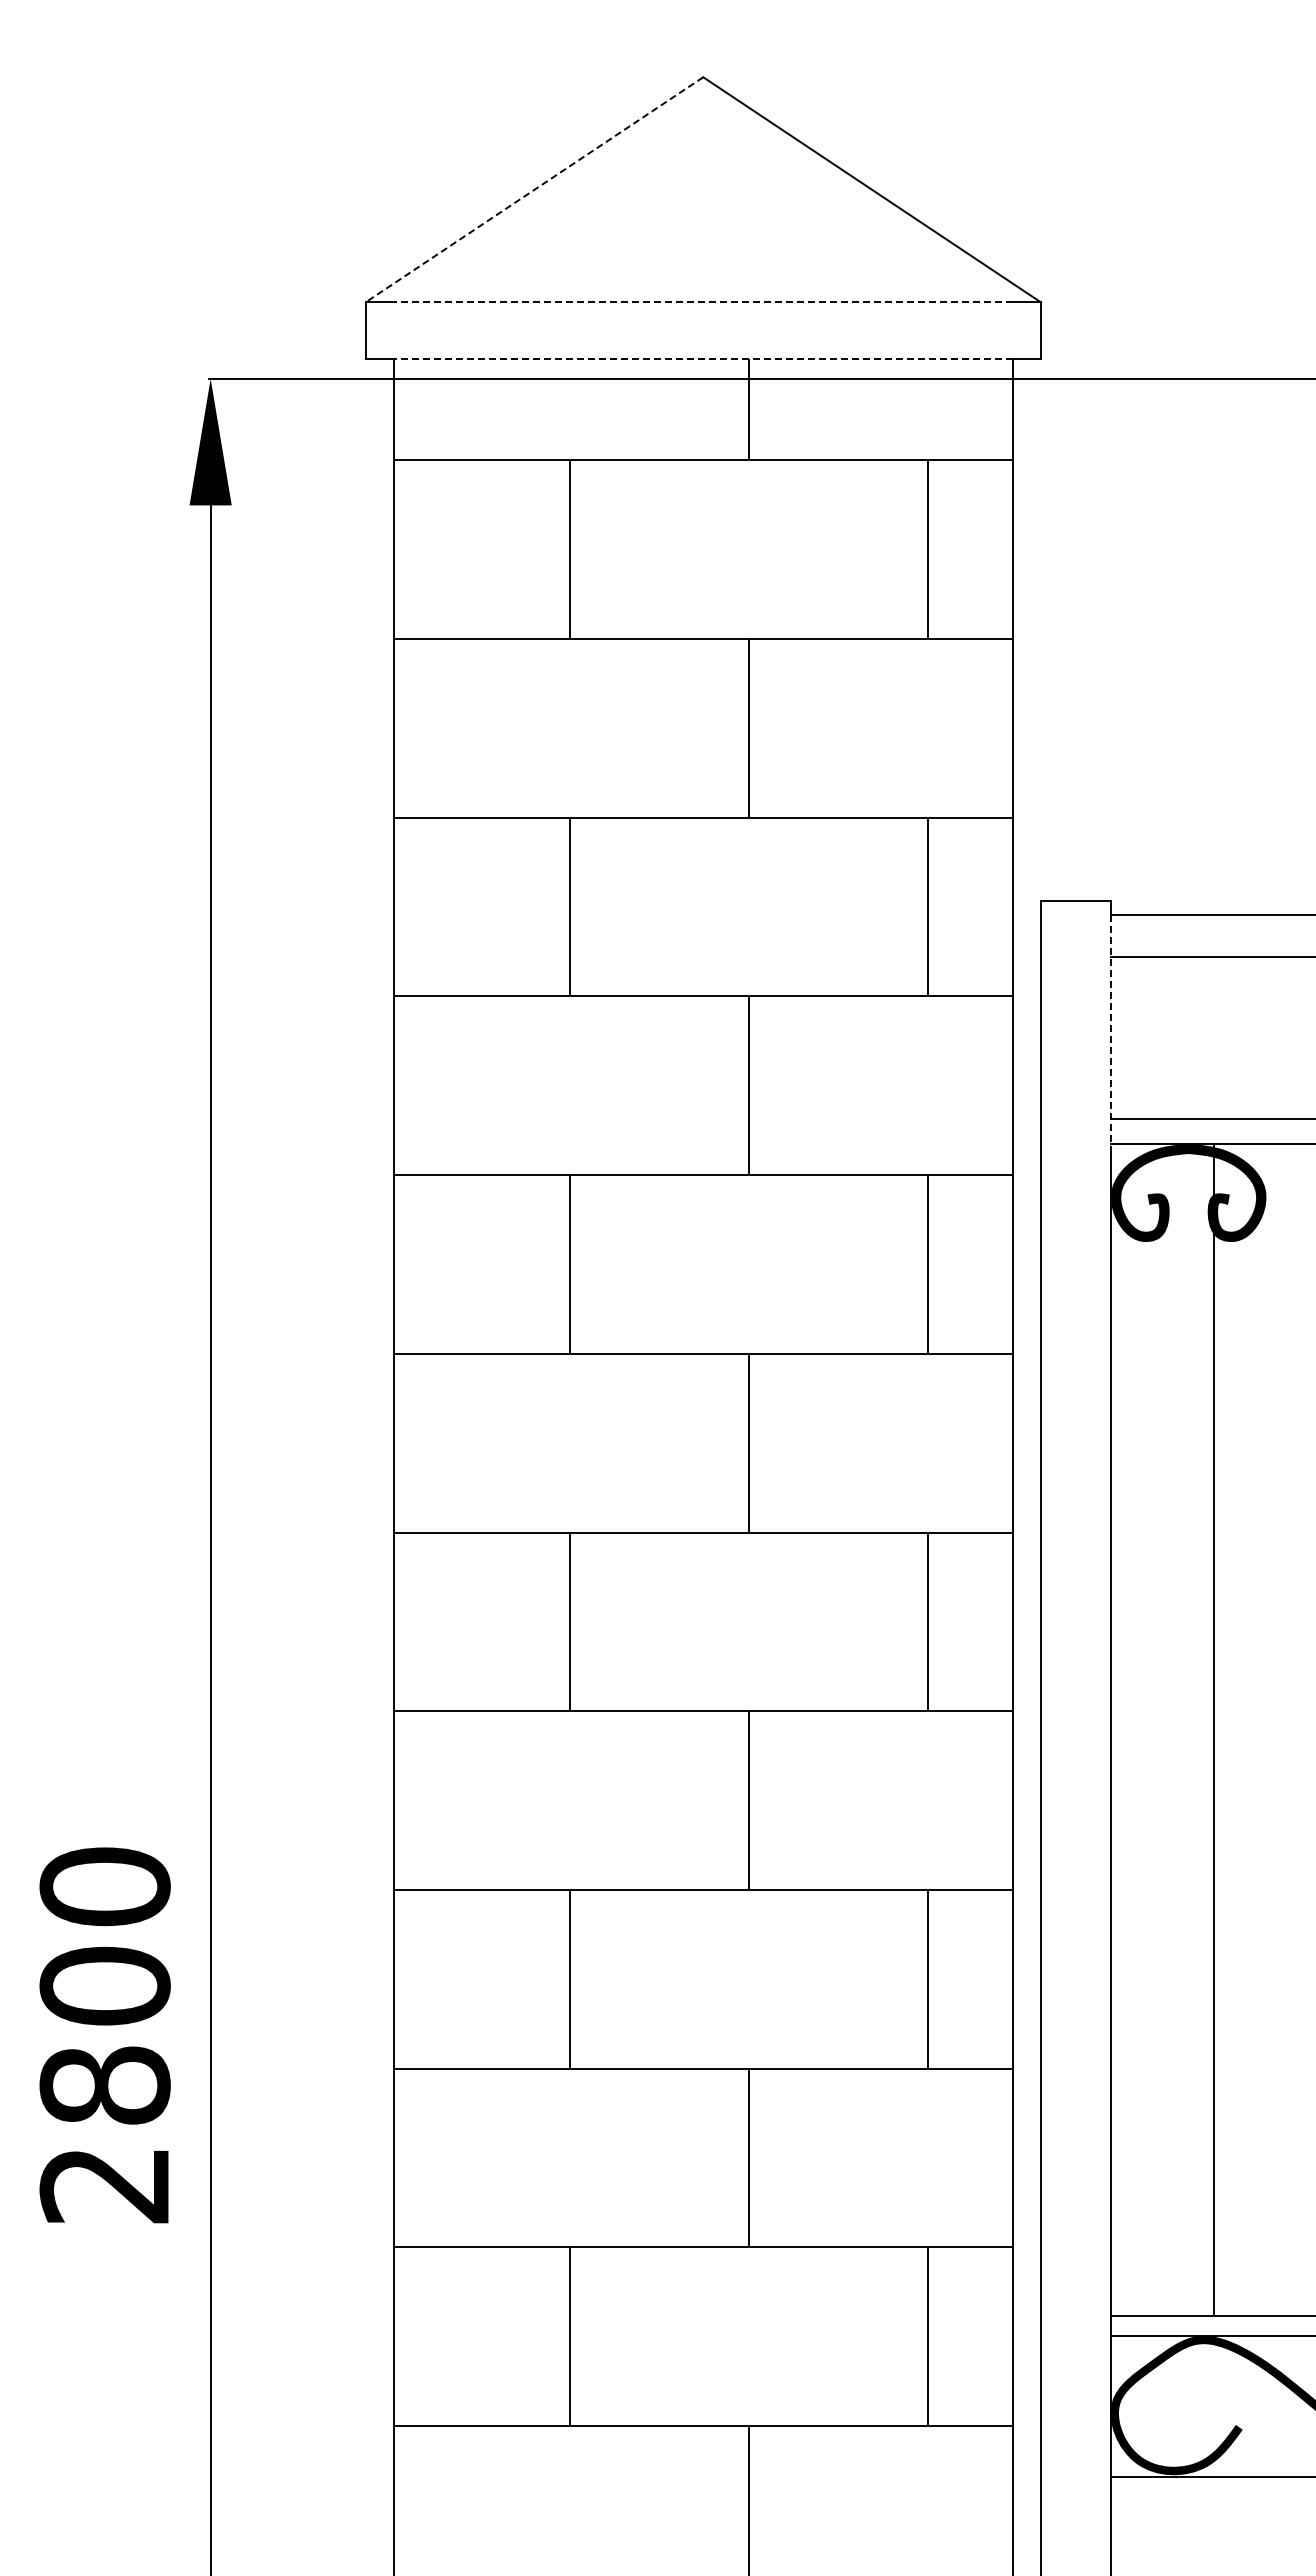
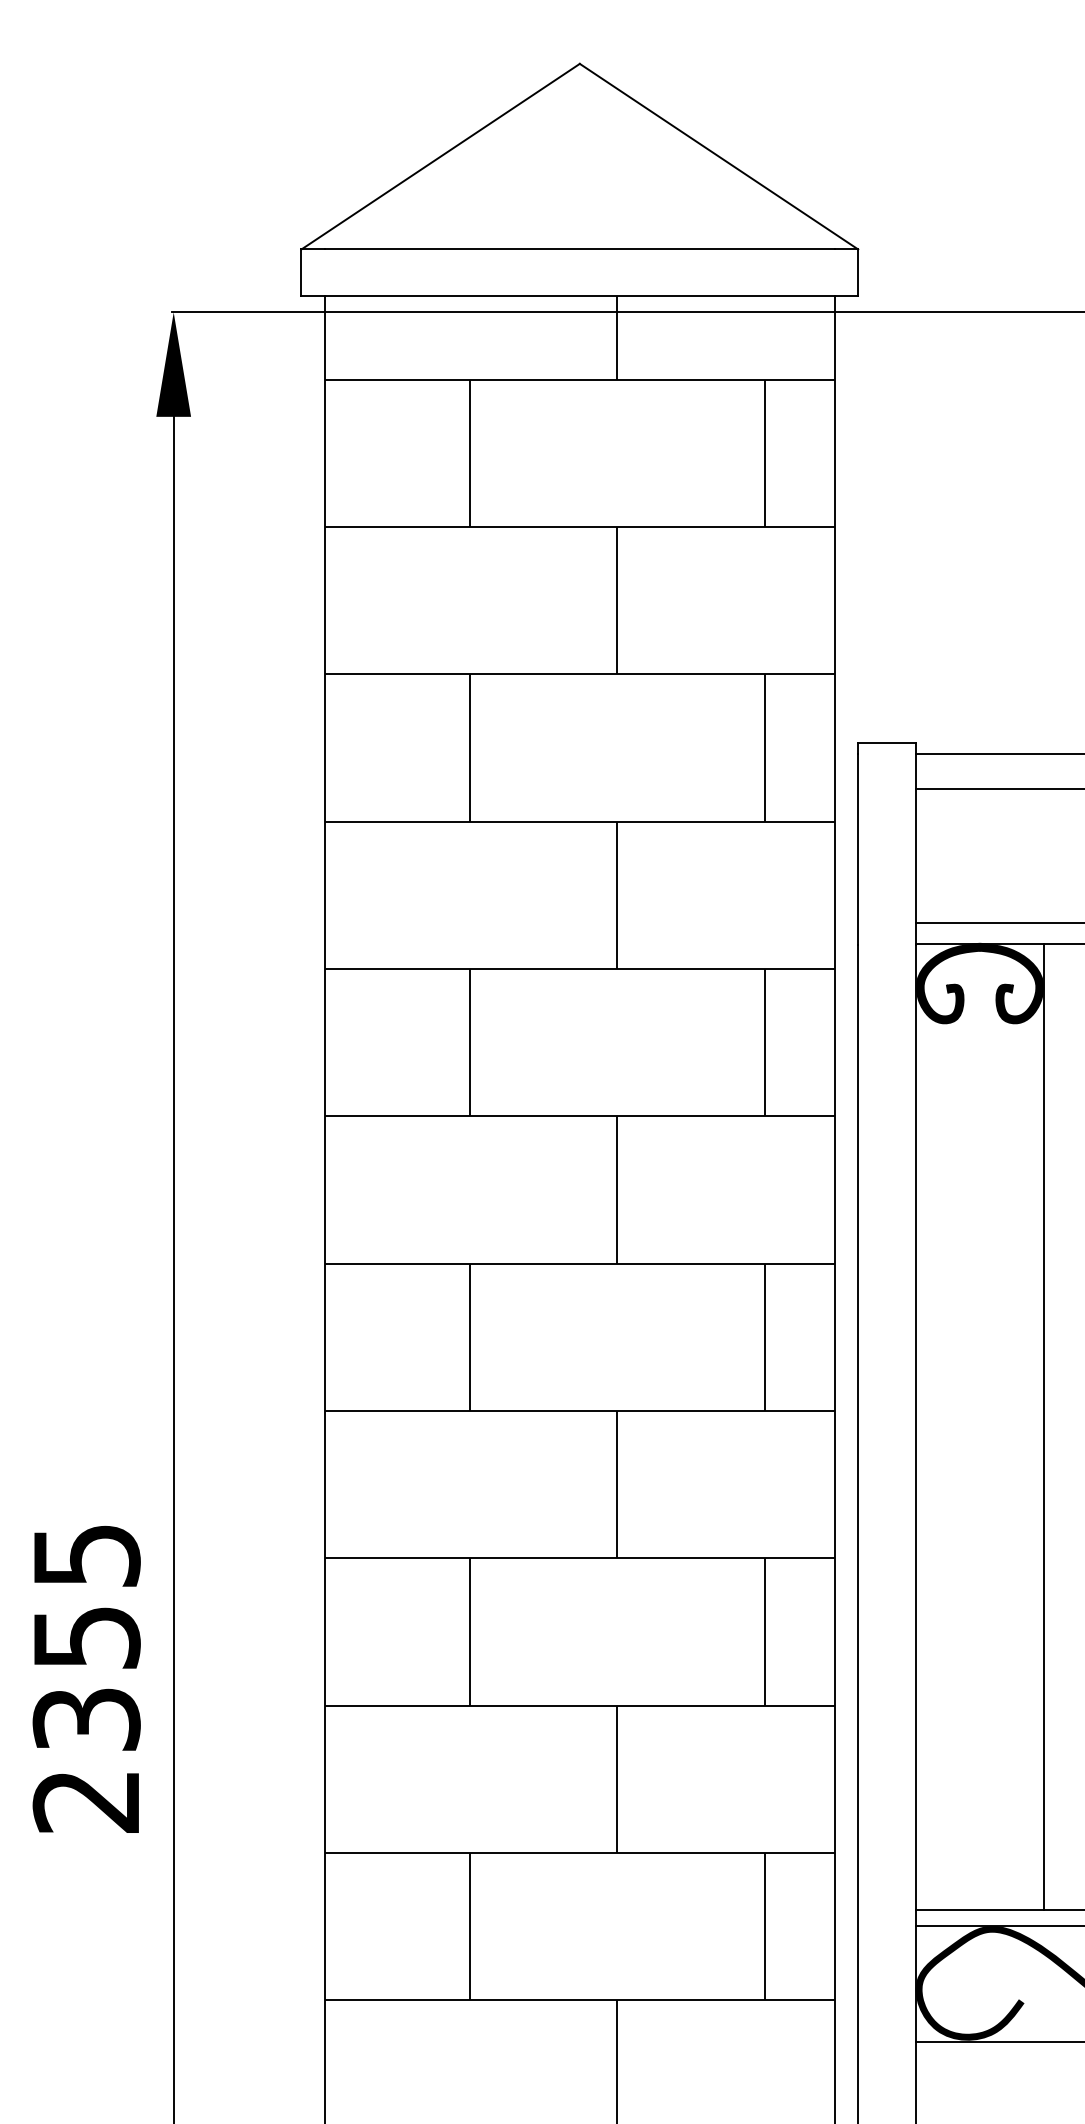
line: (534, 189) -> (440, 156), dashed -> solid
line: (703, 302) -> (580, 249), dashed -> solid
line: (703, 358) -> (580, 295), dashed -> solid
line: (1111, 1030) -> (916, 849), dashed -> solid
line: (1214, 1730) -> (1044, 1426), moved
text: (104, 1985) -> (86, 1637), 2800 -> 2355

